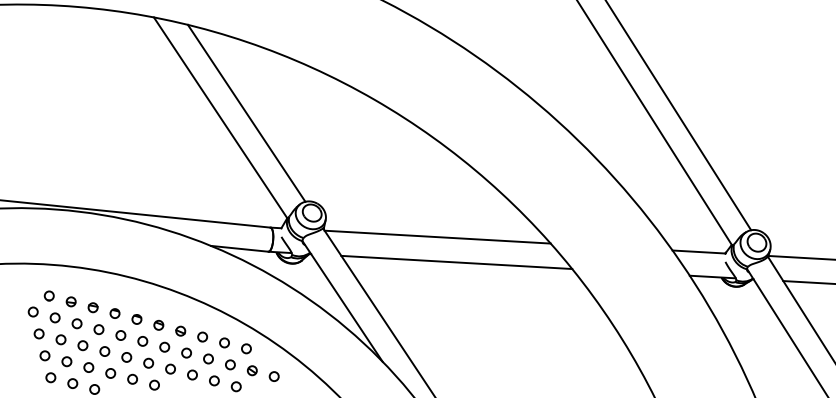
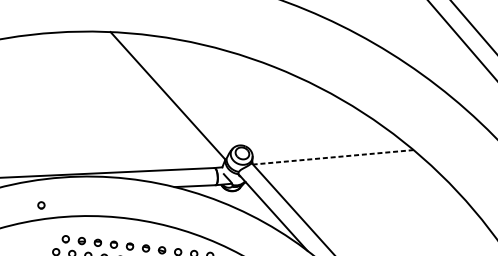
line: (246, 112) -> (185, 89), removed
line: (437, 237) -> (333, 157), solid -> dashed
part: (21, 243) -> (40, 205), added
line: (456, 262) -> (349, 173), removed

